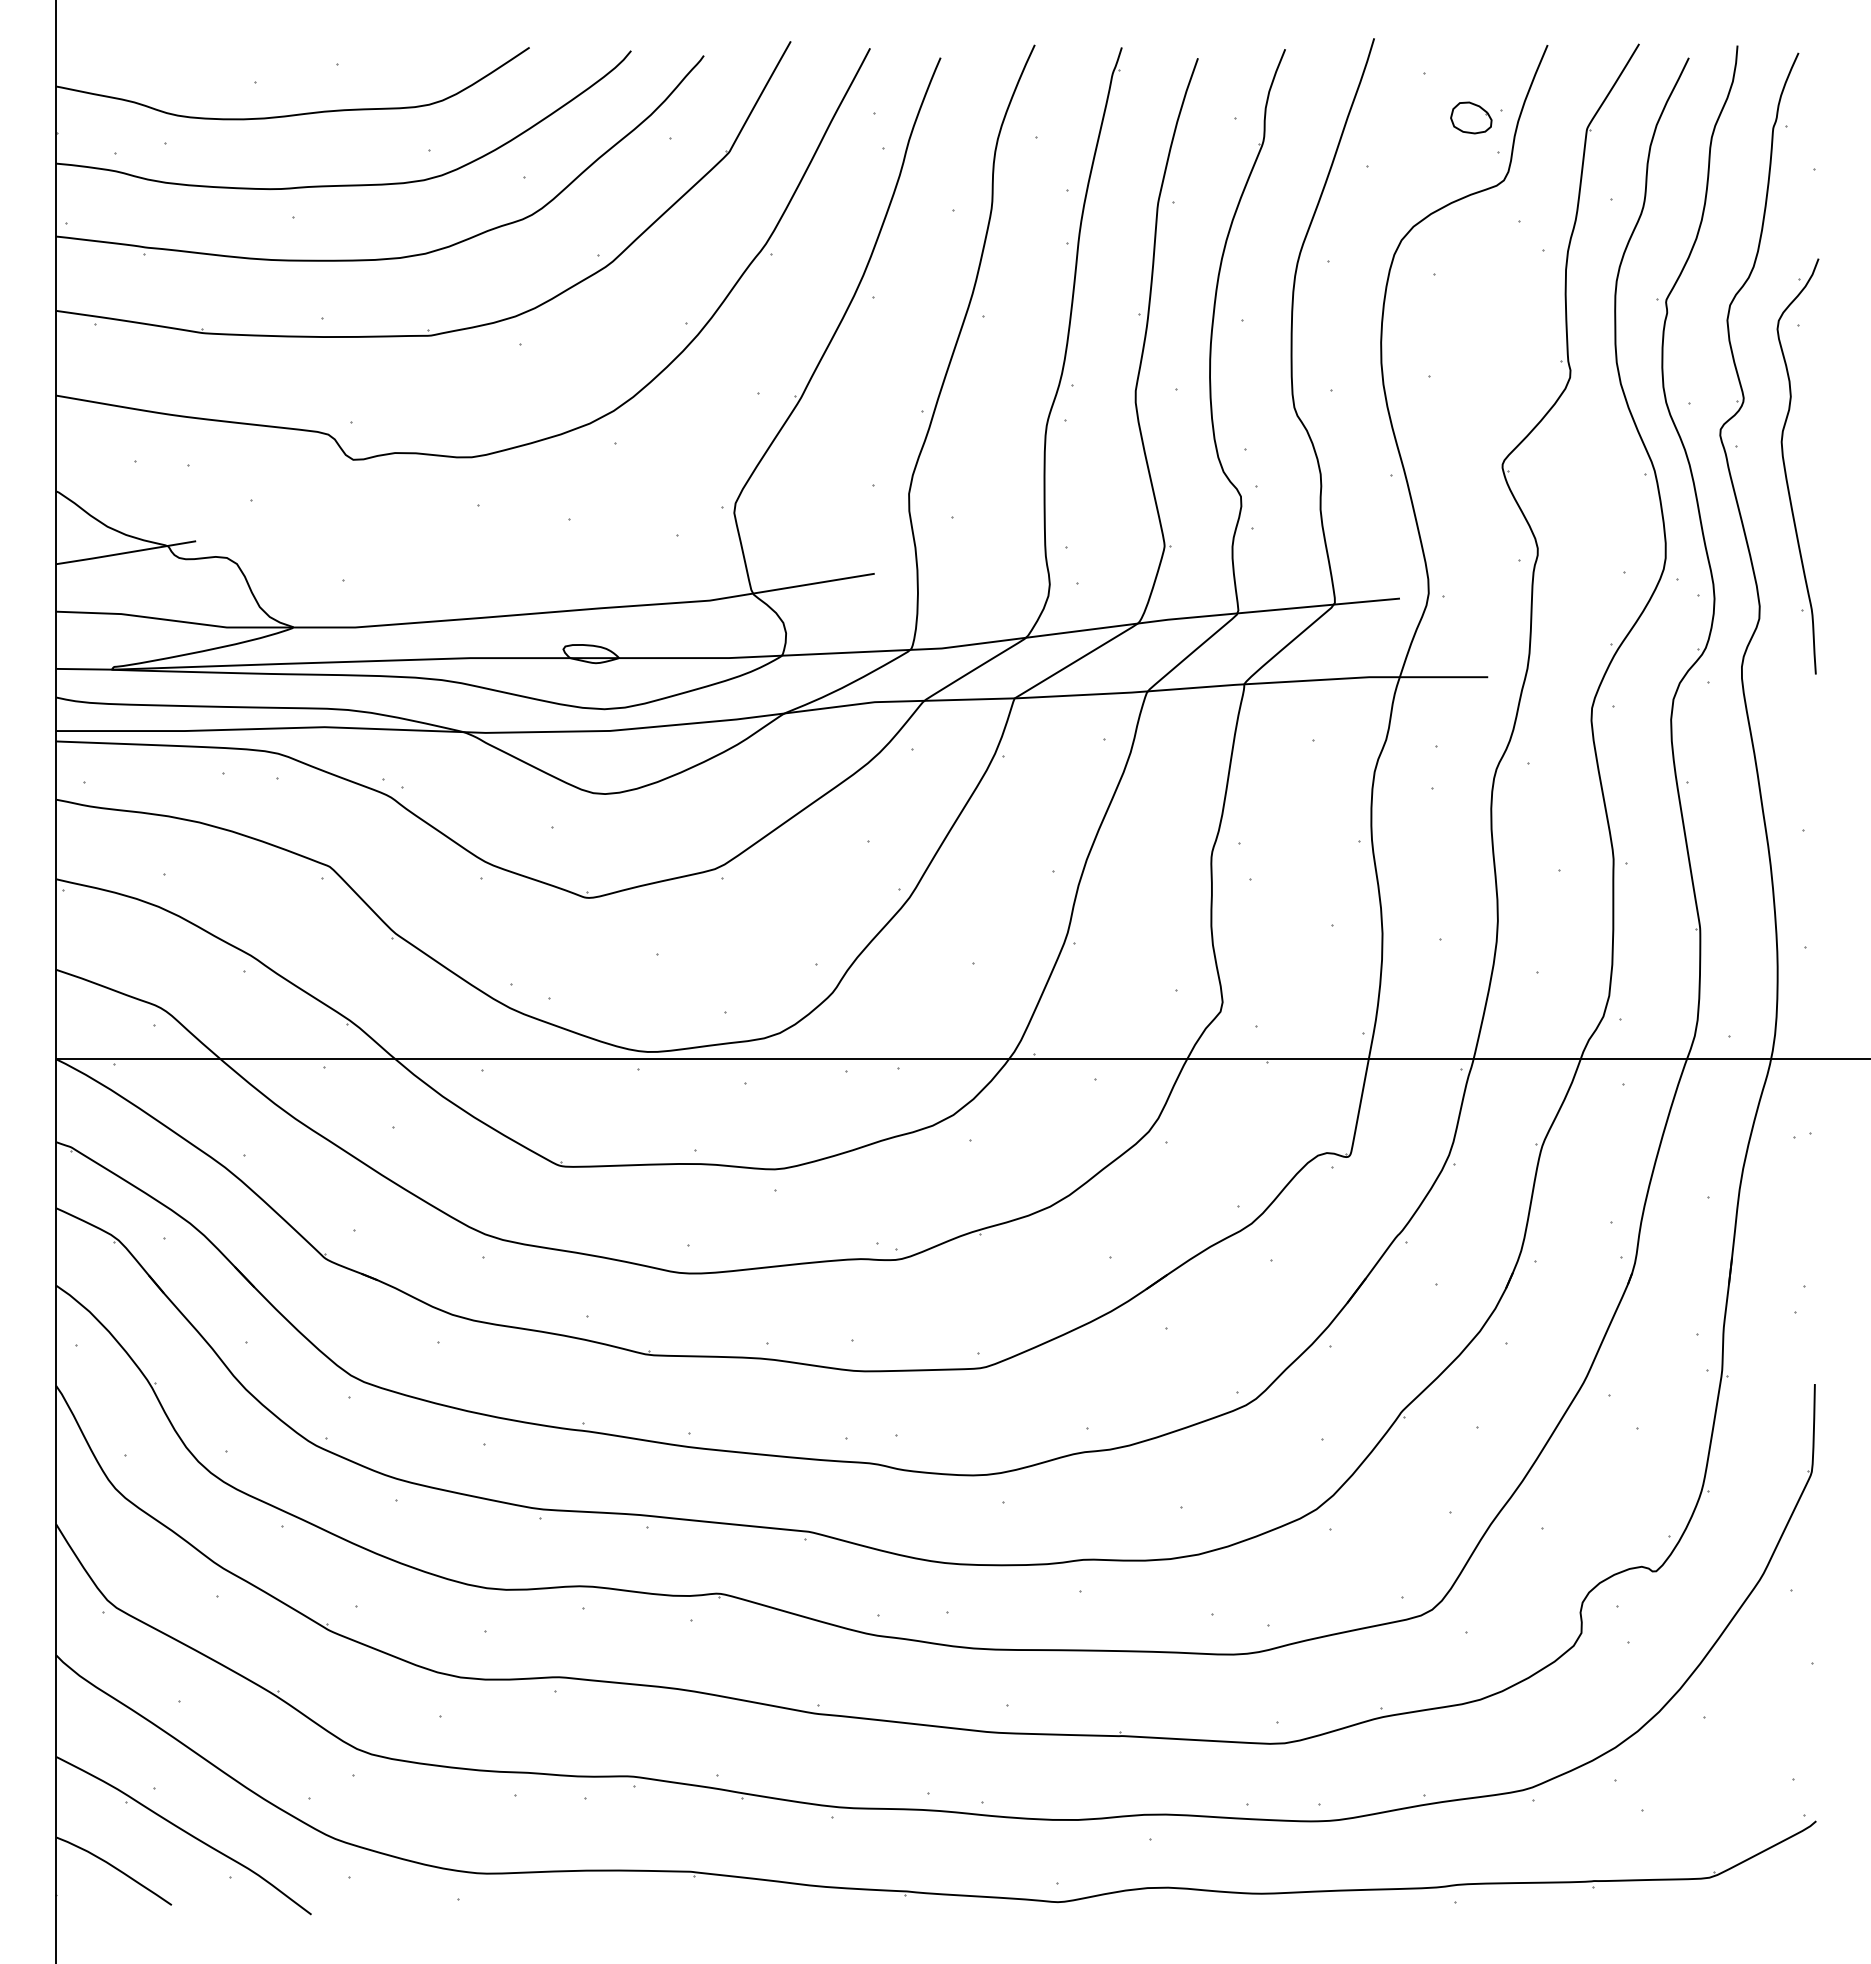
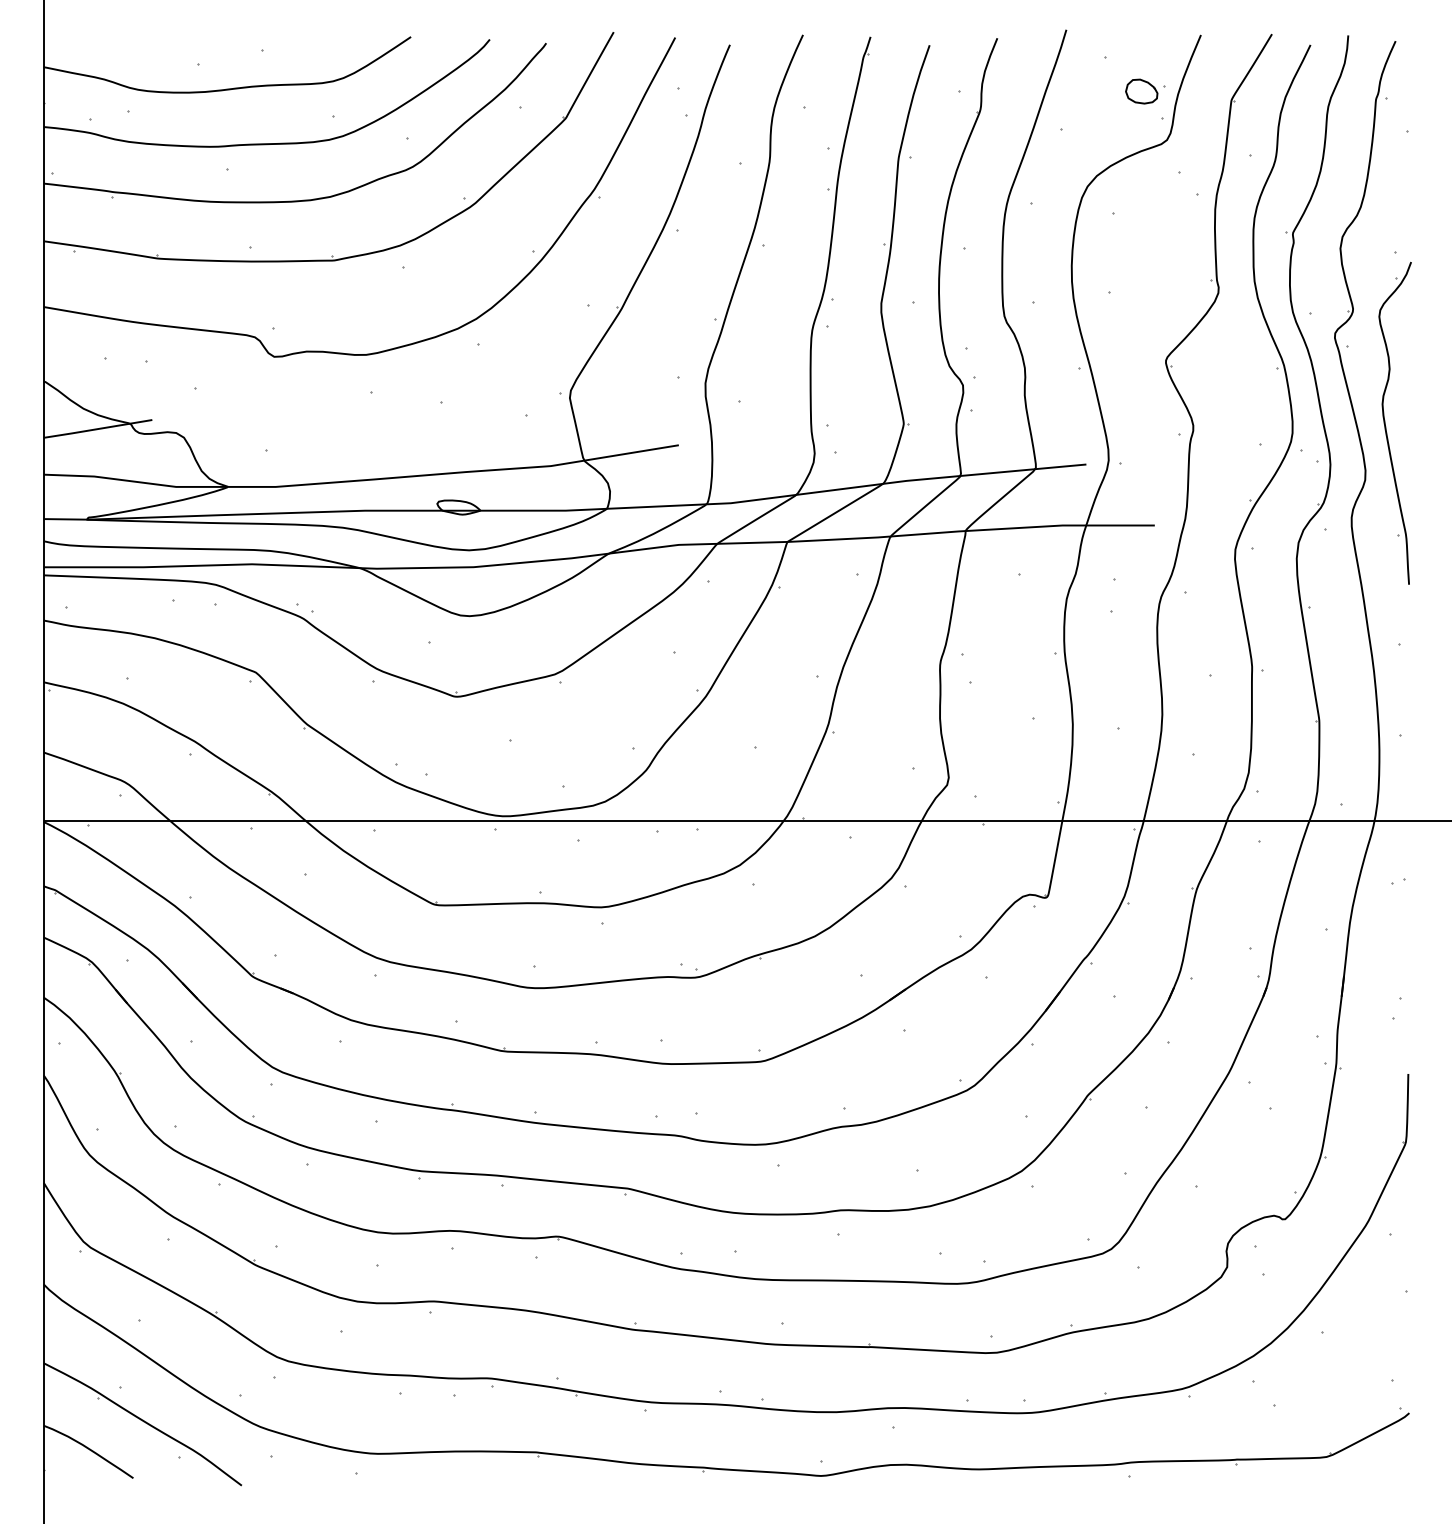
part: (1785, 466) -> (1385, 423), moved

